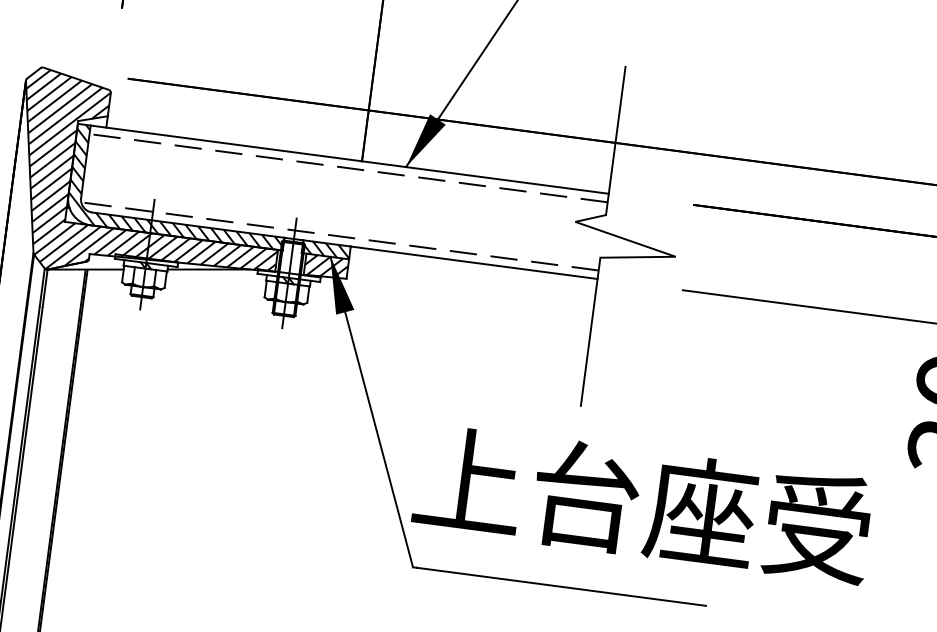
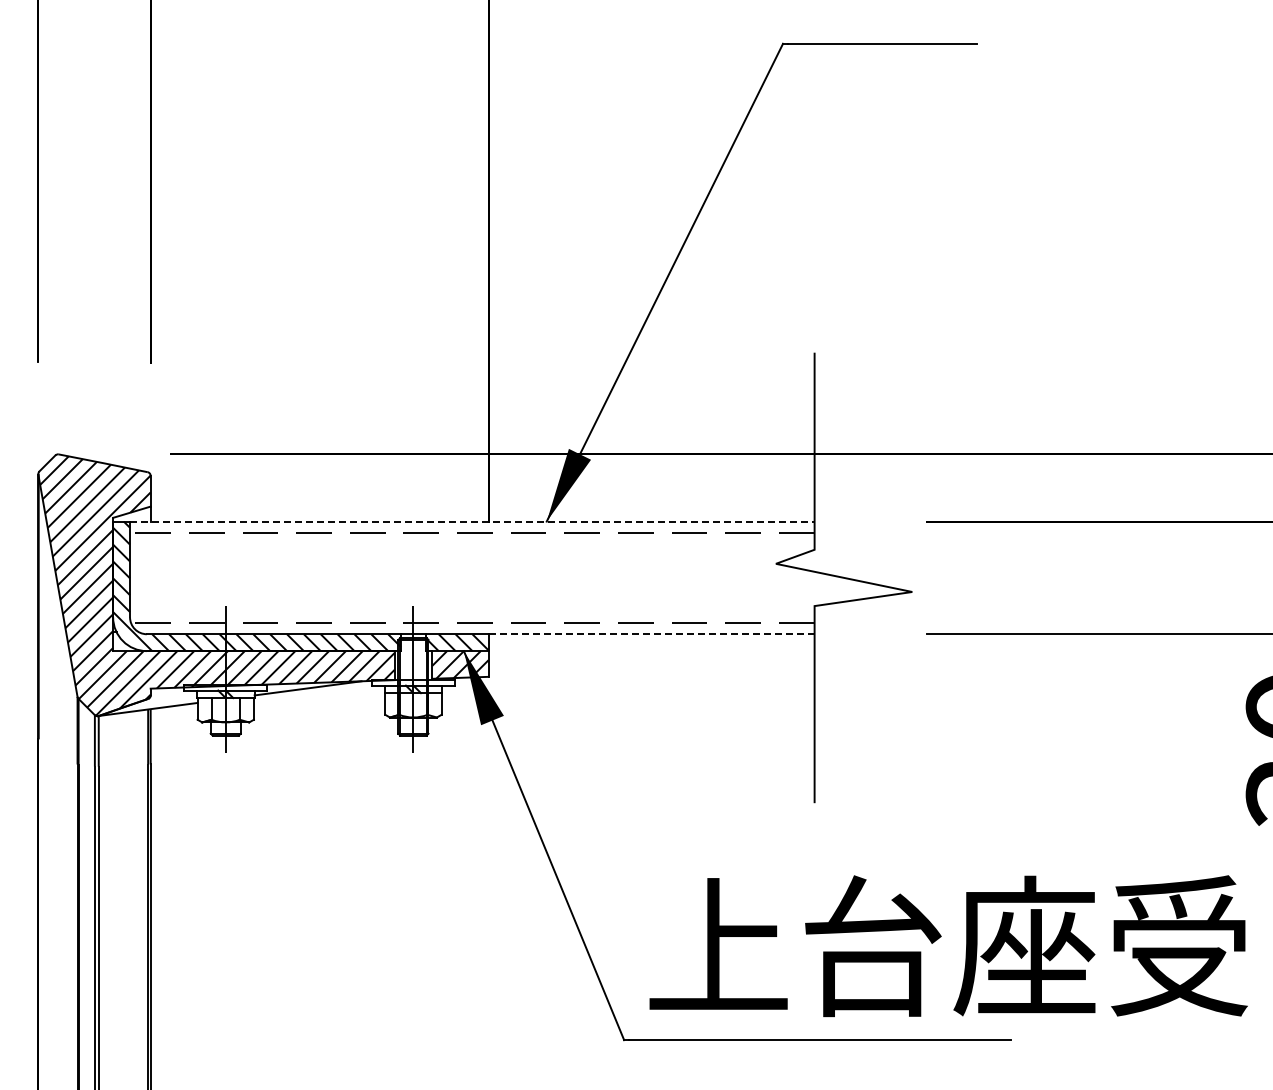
line: (349, 159) -> (472, 521), solid -> dashed
line: (474, 262) -> (651, 634), solid -> dashed
text: (643, 503) -> (948, 945), moved

